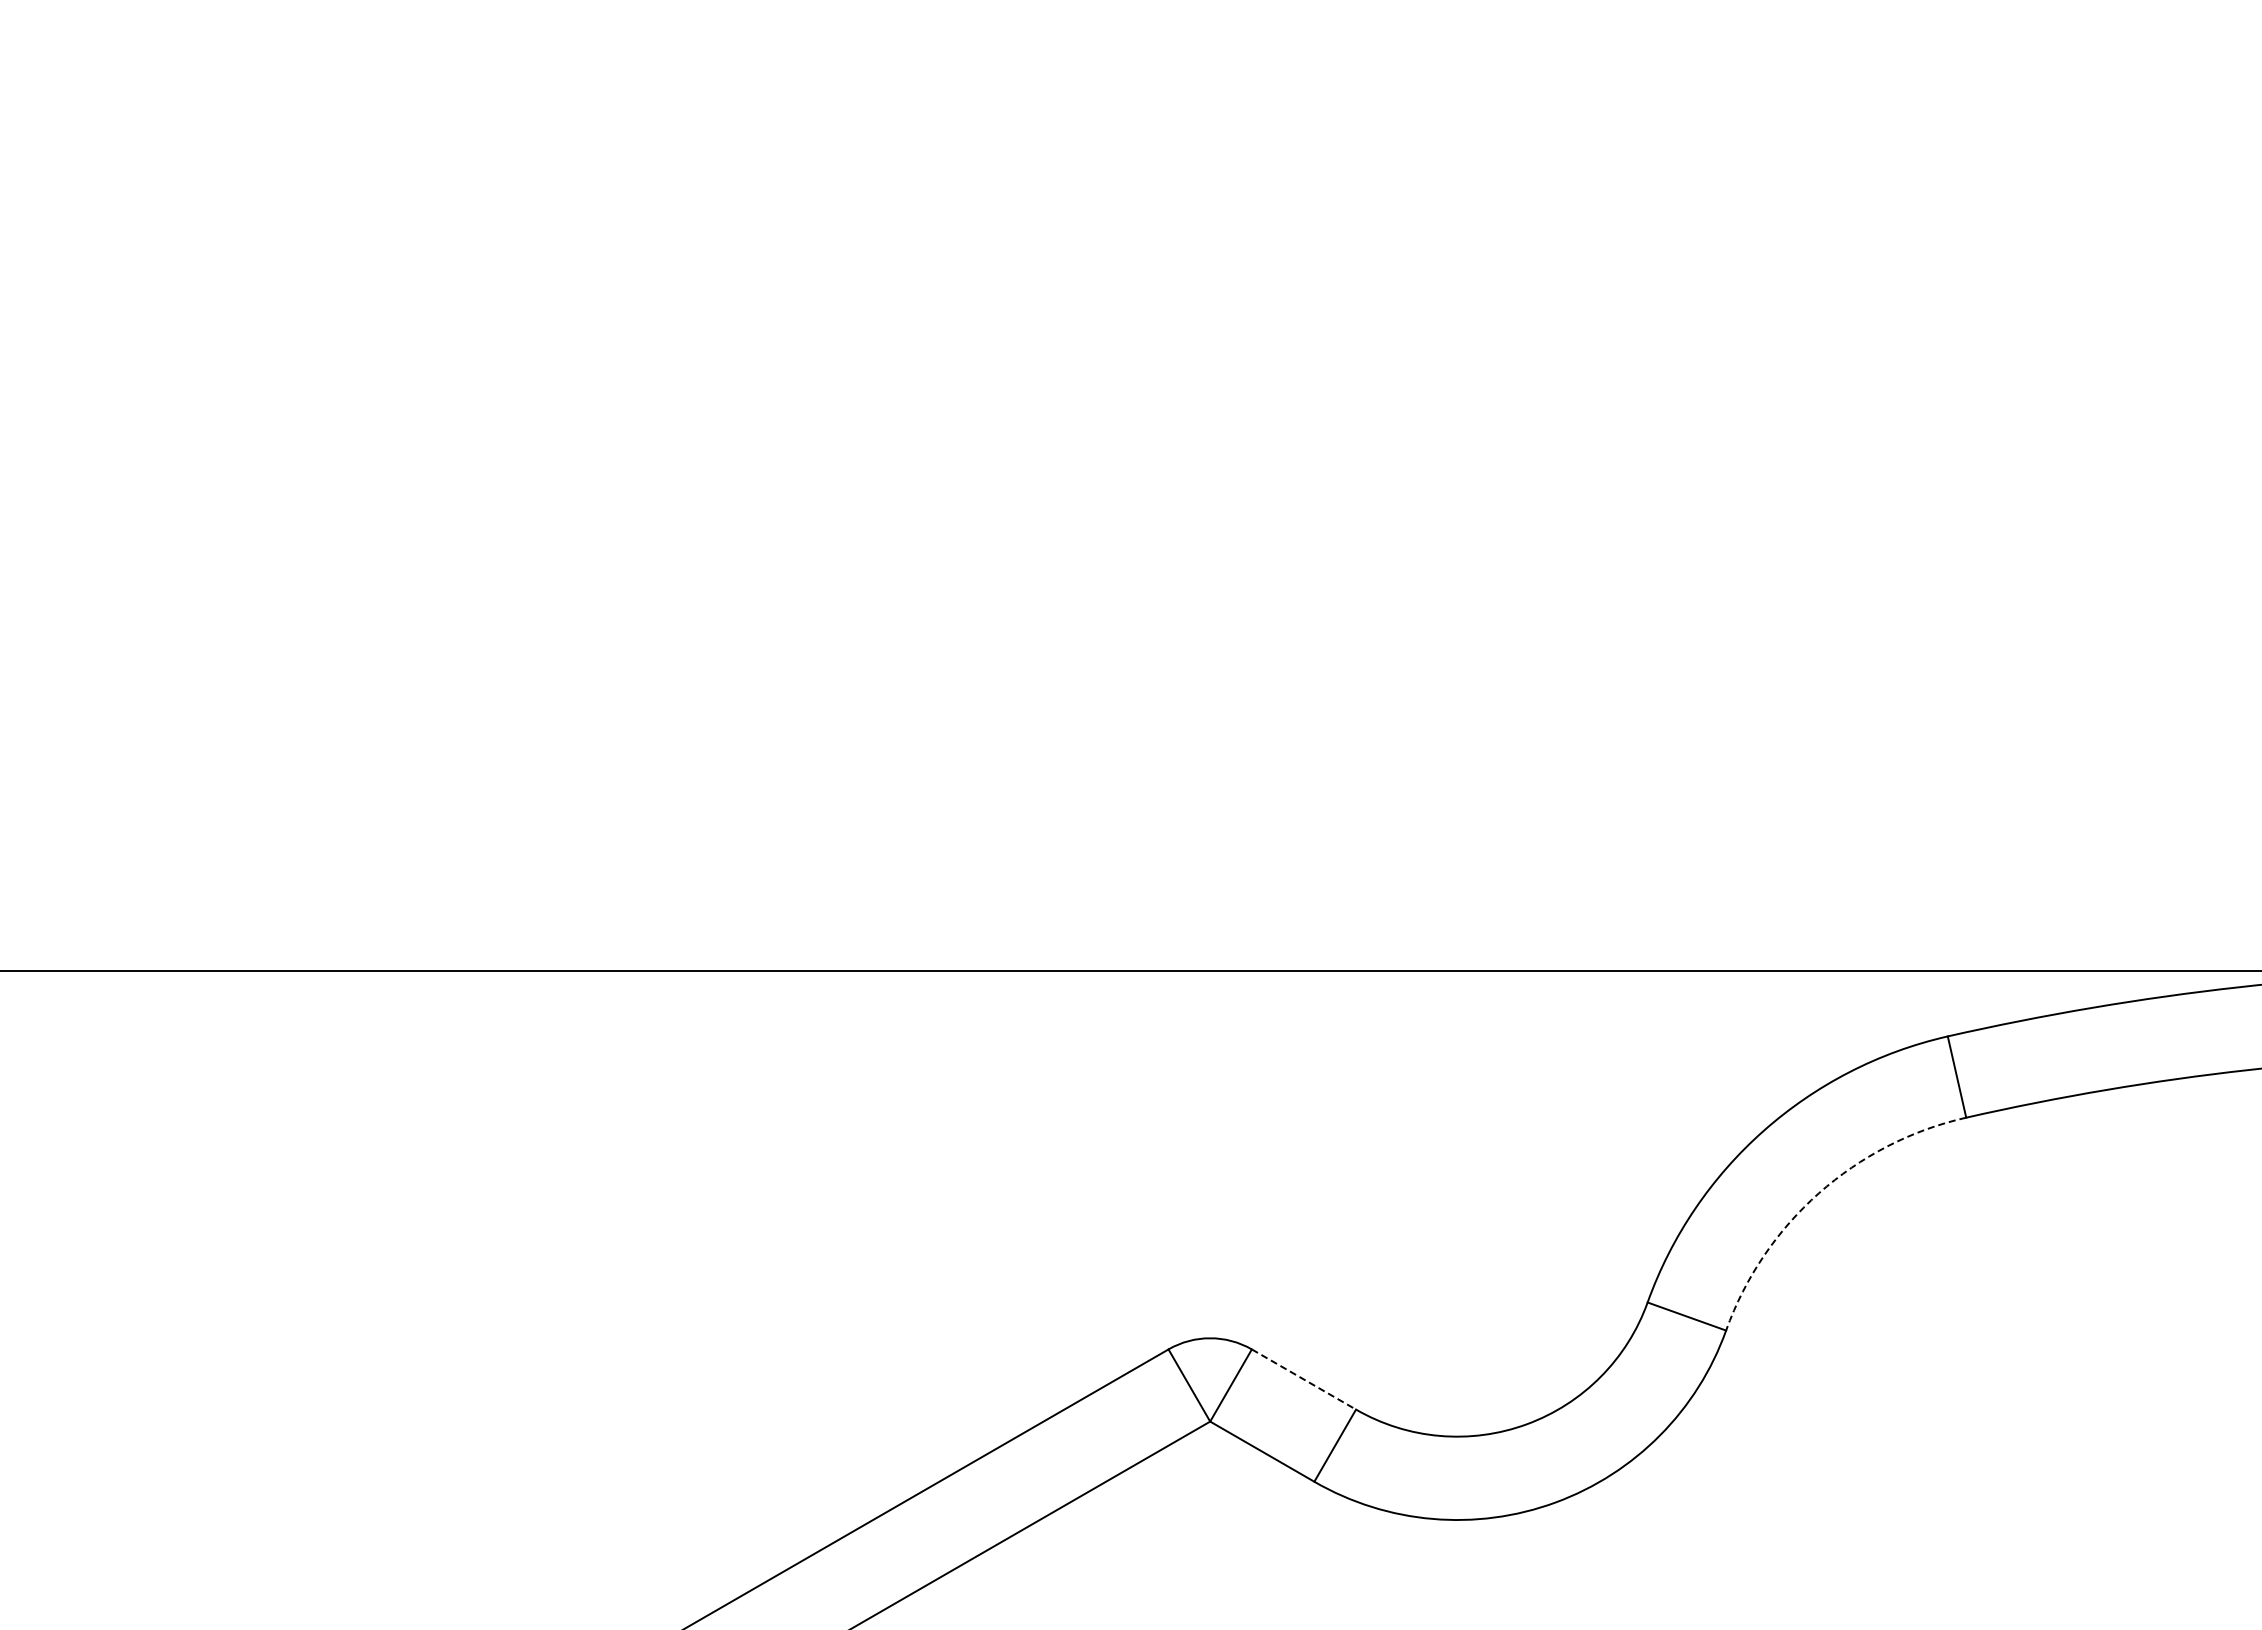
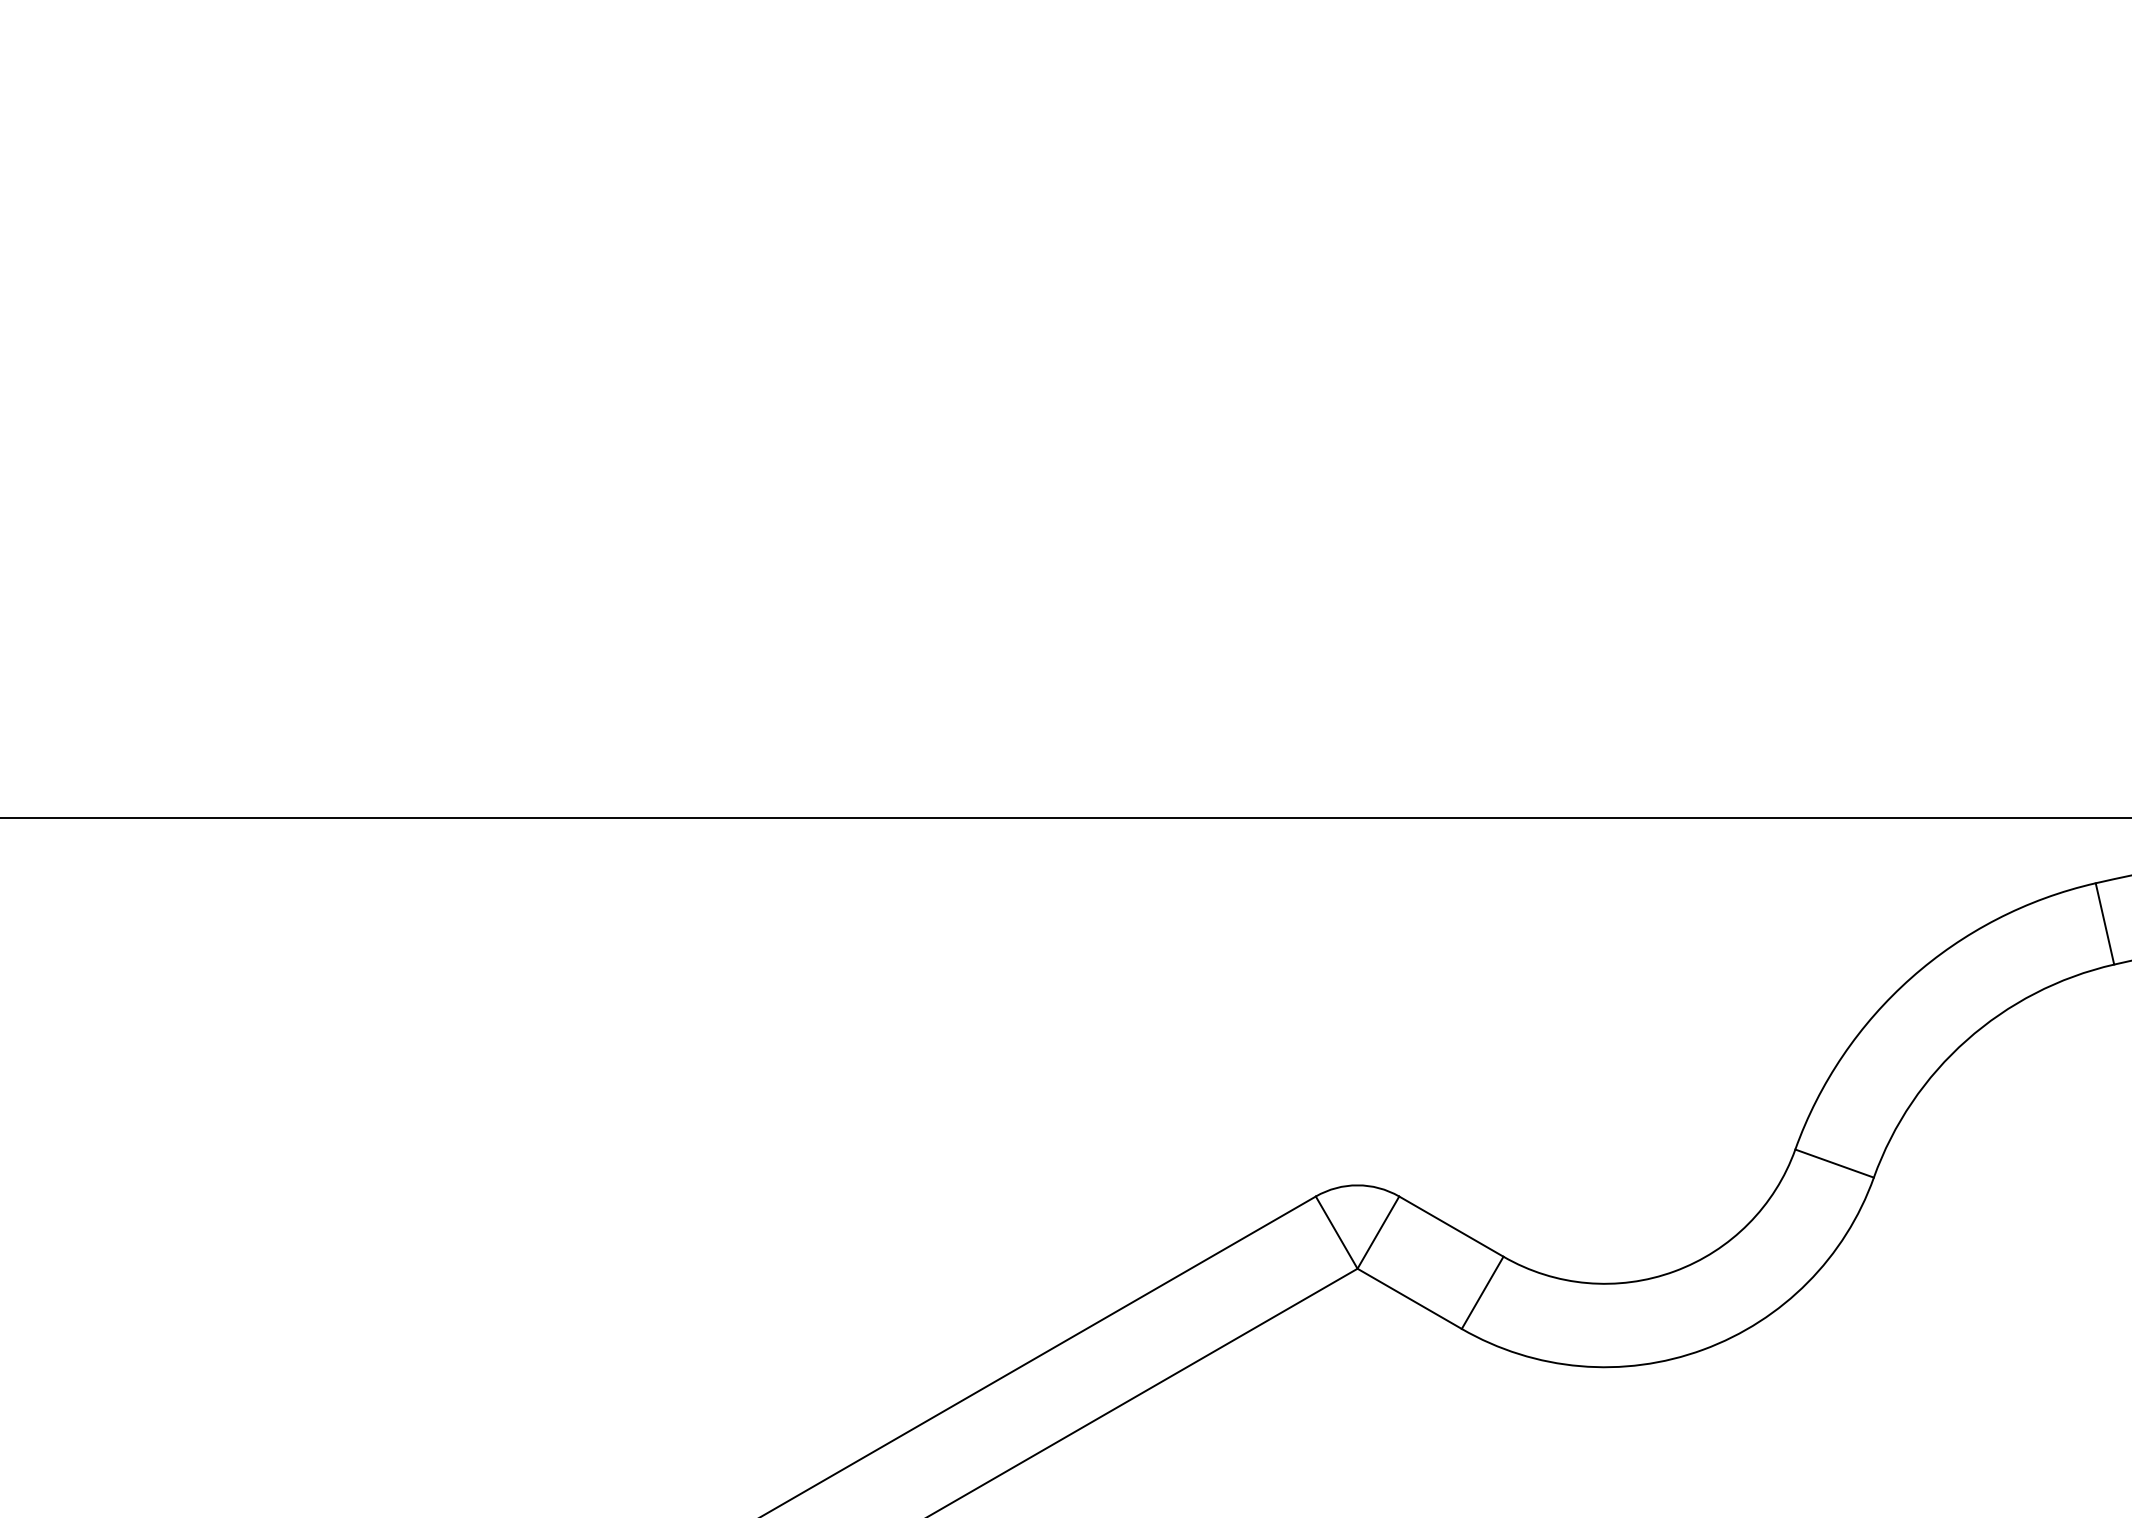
arc: (1818, 1193) -> (1966, 1040), dashed -> solid
line: (1304, 1379) -> (1451, 1226), dashed -> solid

